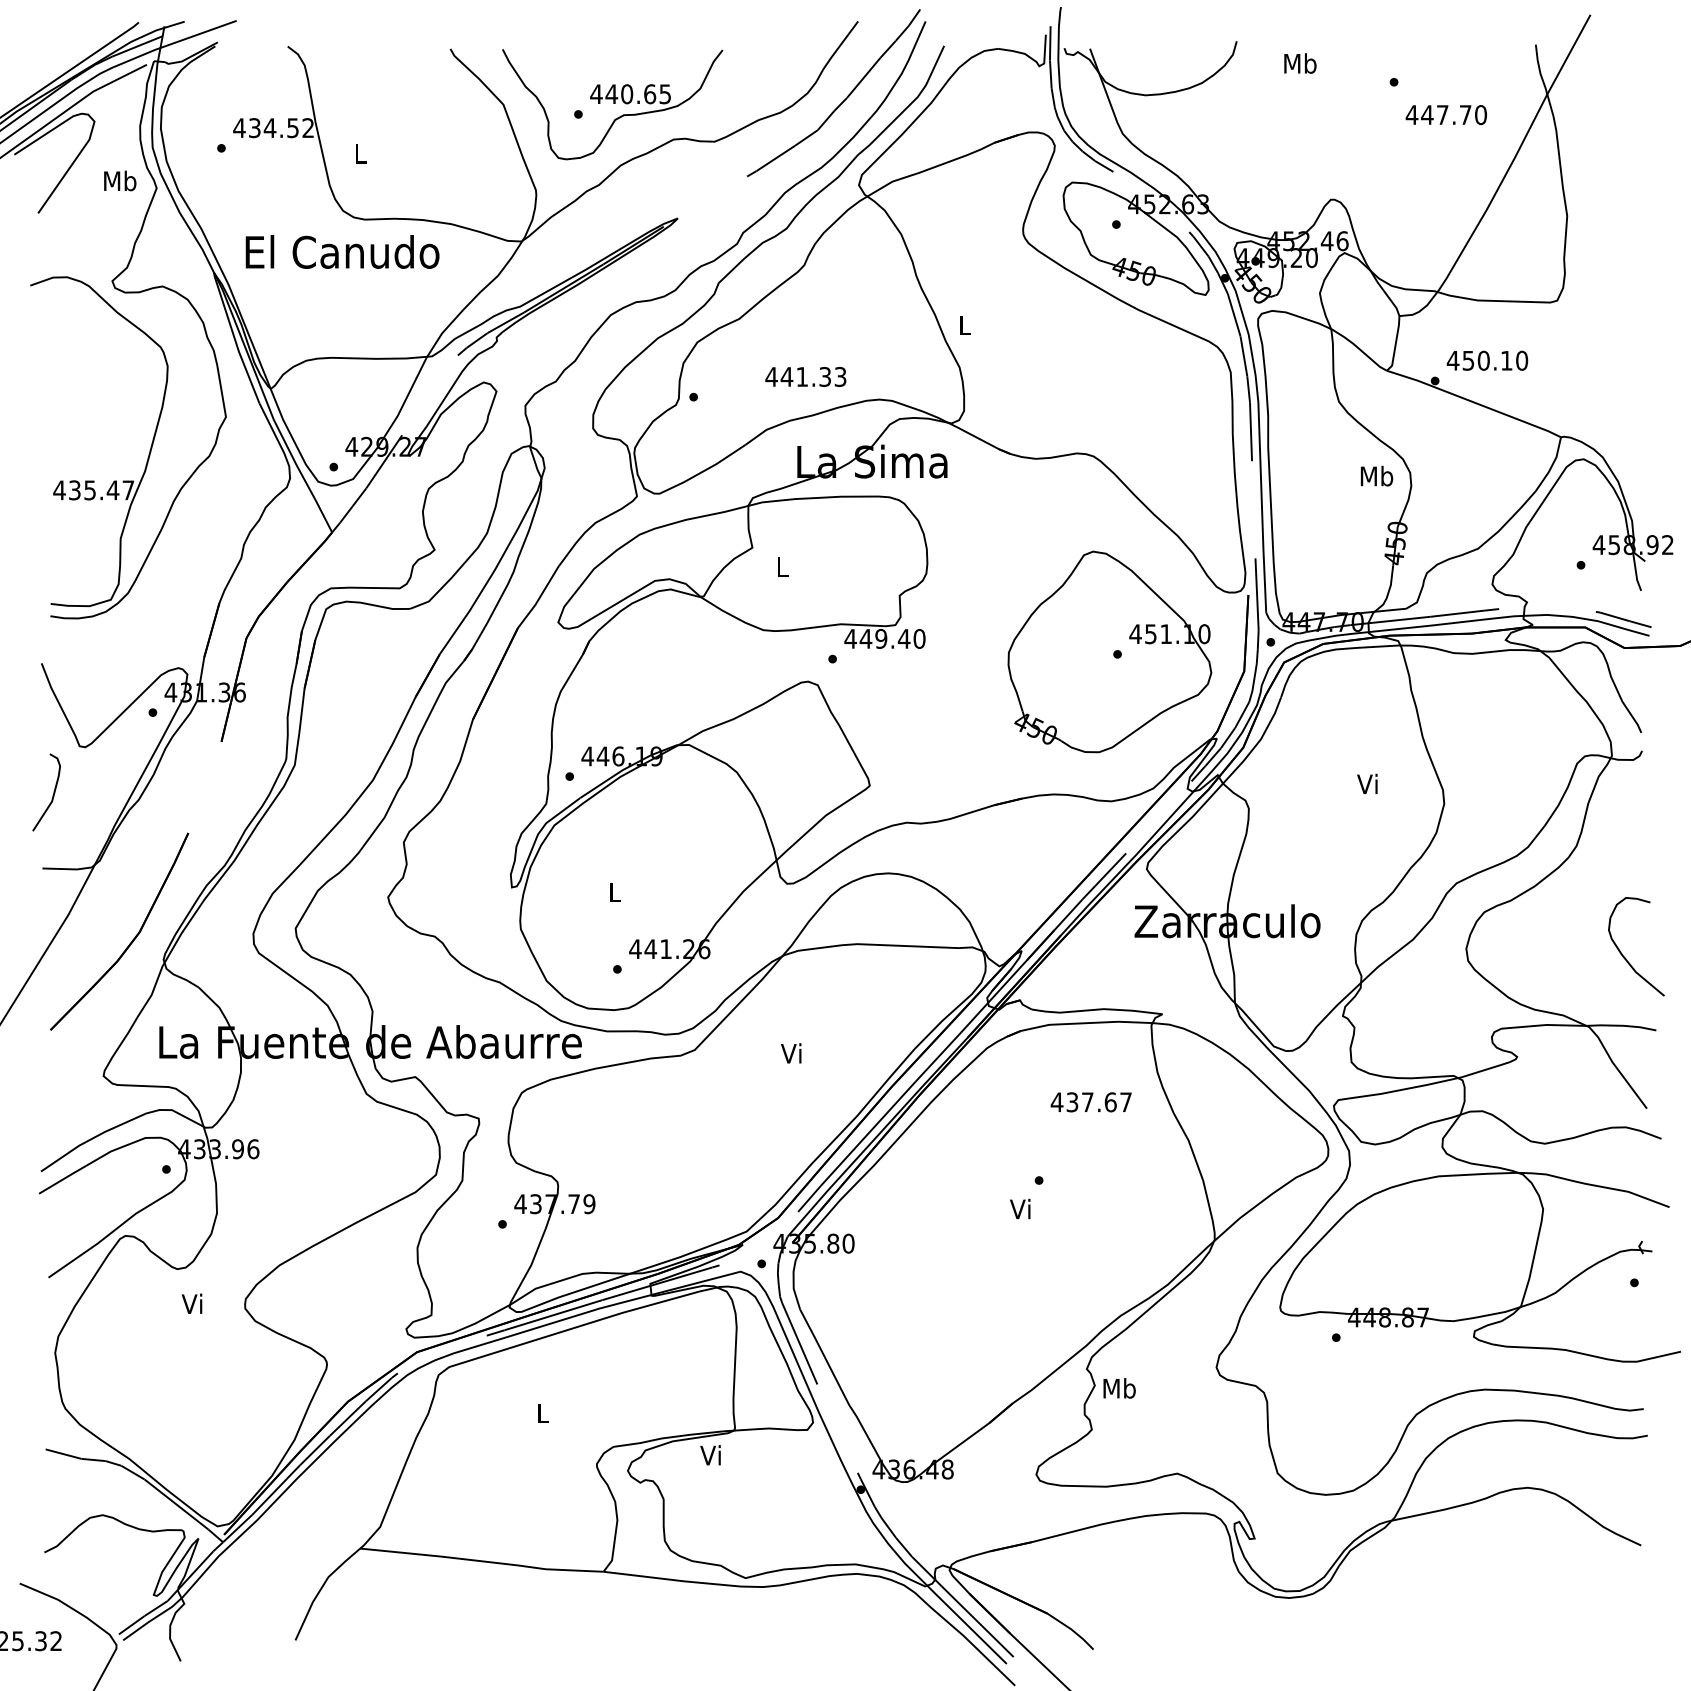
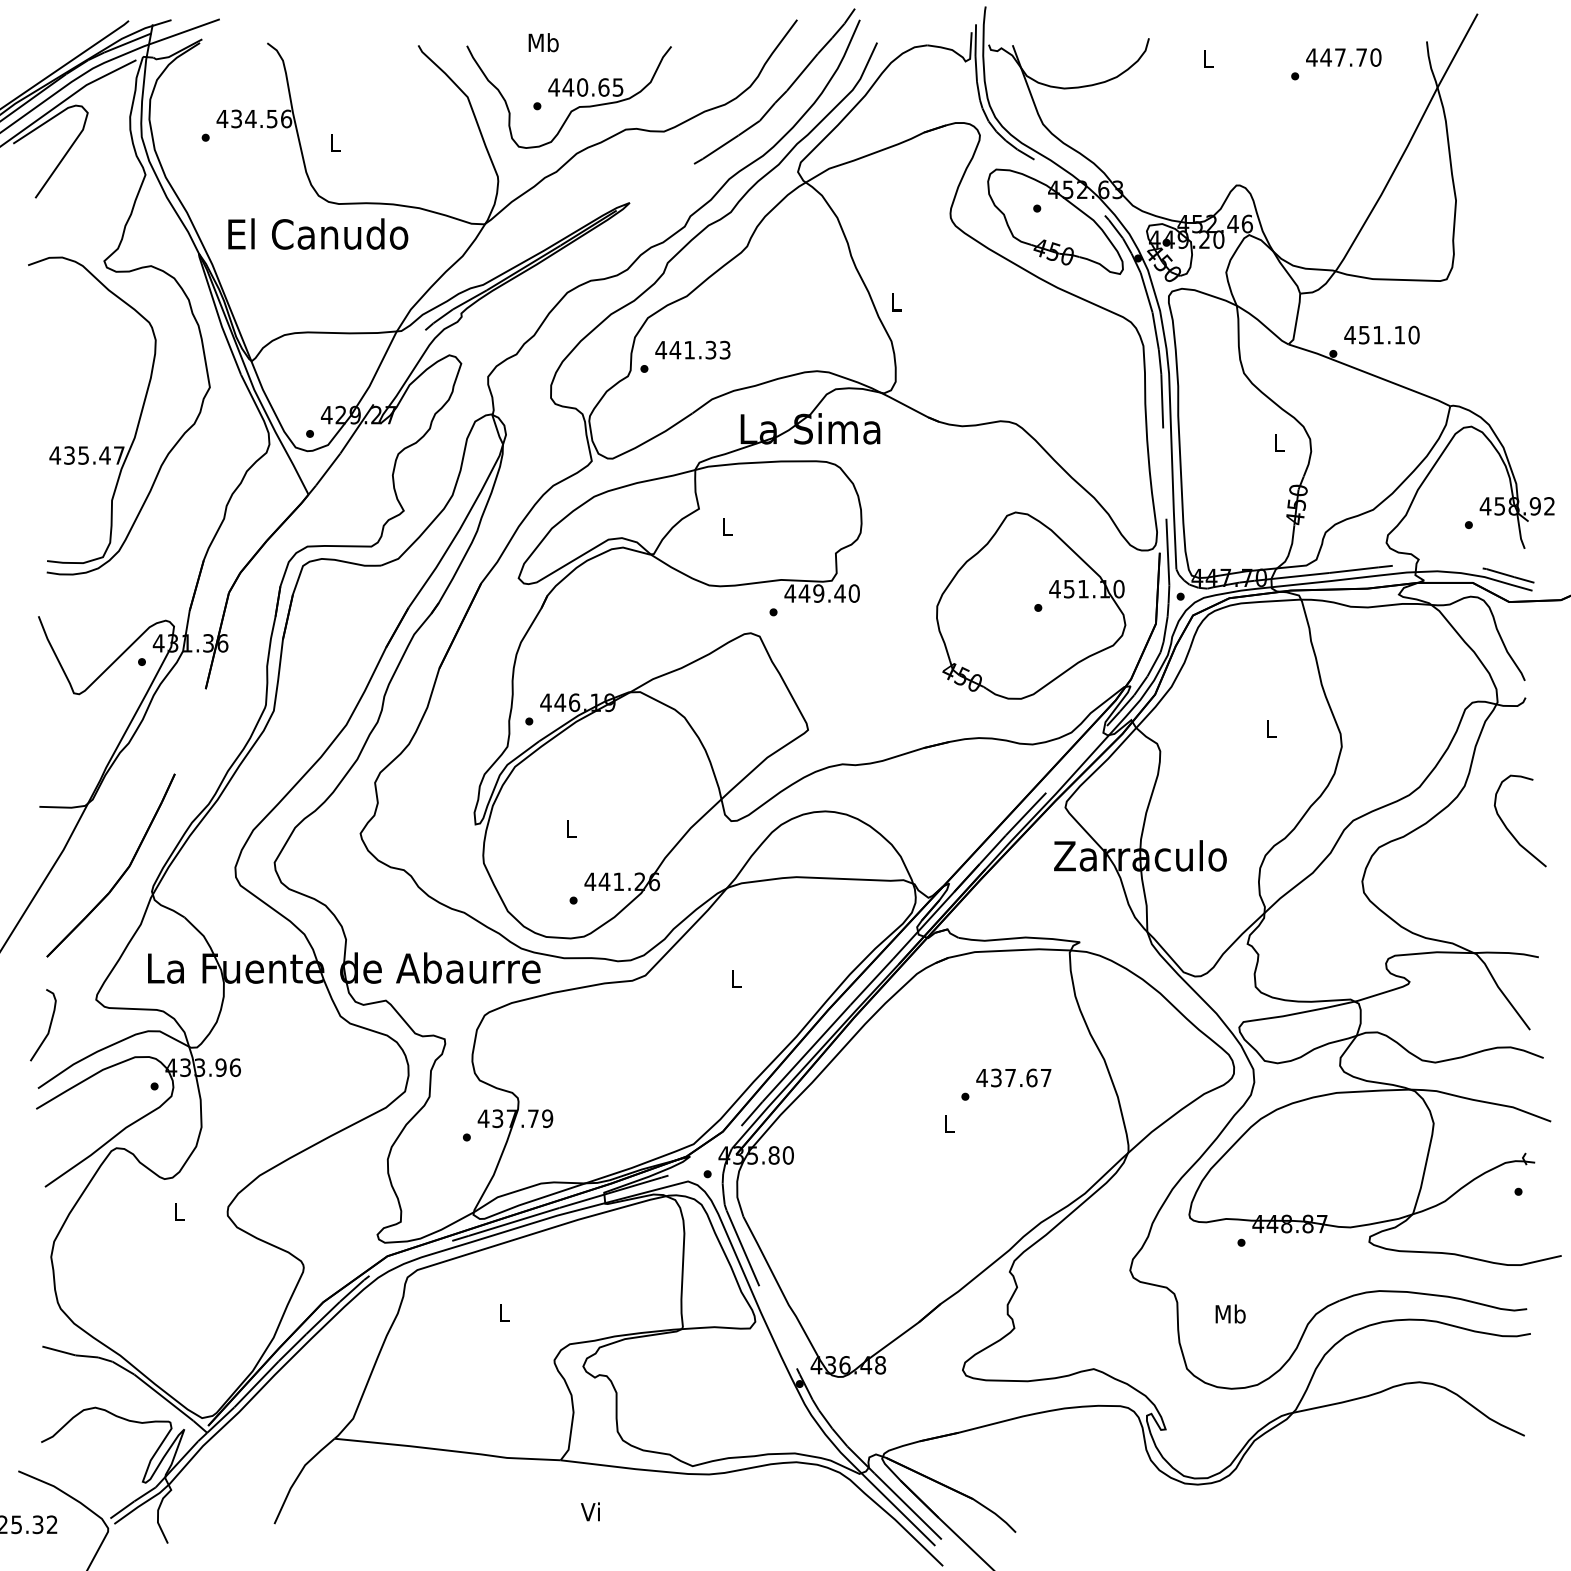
text: (1300, 63) -> (1208, 58), Mb -> L
text: (1445, 115) -> (1342, 58), moved
text: (308, 128) -> (286, 119), 434.52 -> 434.56
text: (120, 180) -> (543, 42), moved
text: (1483, 360) -> (1378, 334), 450.10 -> 451.10
text: (805, 376) -> (692, 349), moved
text: (1376, 475) -> (1278, 441), Mb -> L
text: (1367, 783) -> (1270, 727), Vi -> L
curve: (52, 795) -> (48, 1027), moved
curve: (1625, 957) -> (1510, 831), moved
text: (791, 1053) -> (735, 978), Vi -> L
text: (1090, 1102) -> (1013, 1078), moved
text: (1020, 1208) -> (948, 1122), Vi -> L
text: (191, 1303) -> (177, 1211), Vi -> L
text: (1119, 1388) -> (1230, 1314), moved
text: (710, 1455) -> (590, 1512), moved

